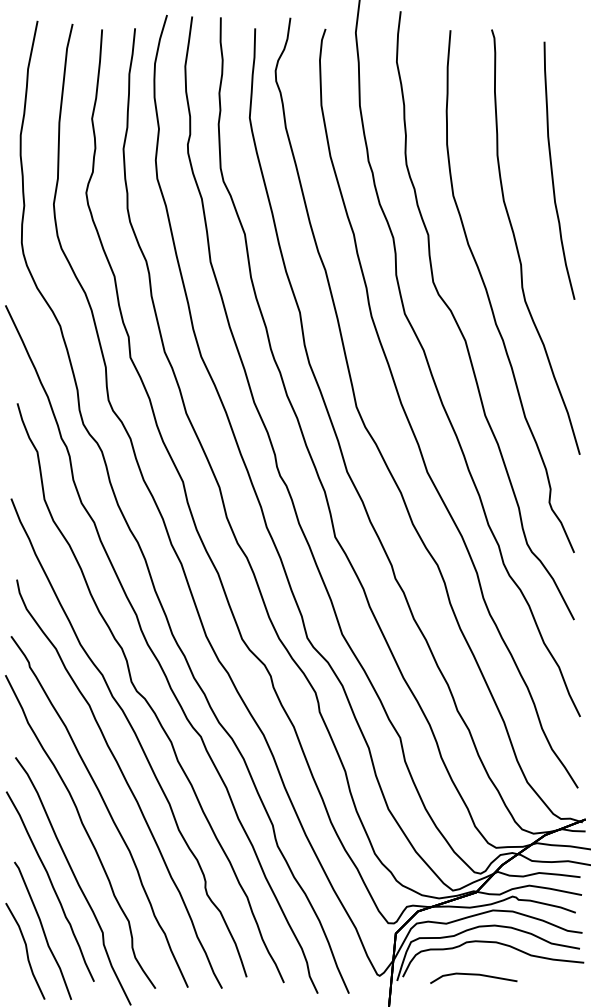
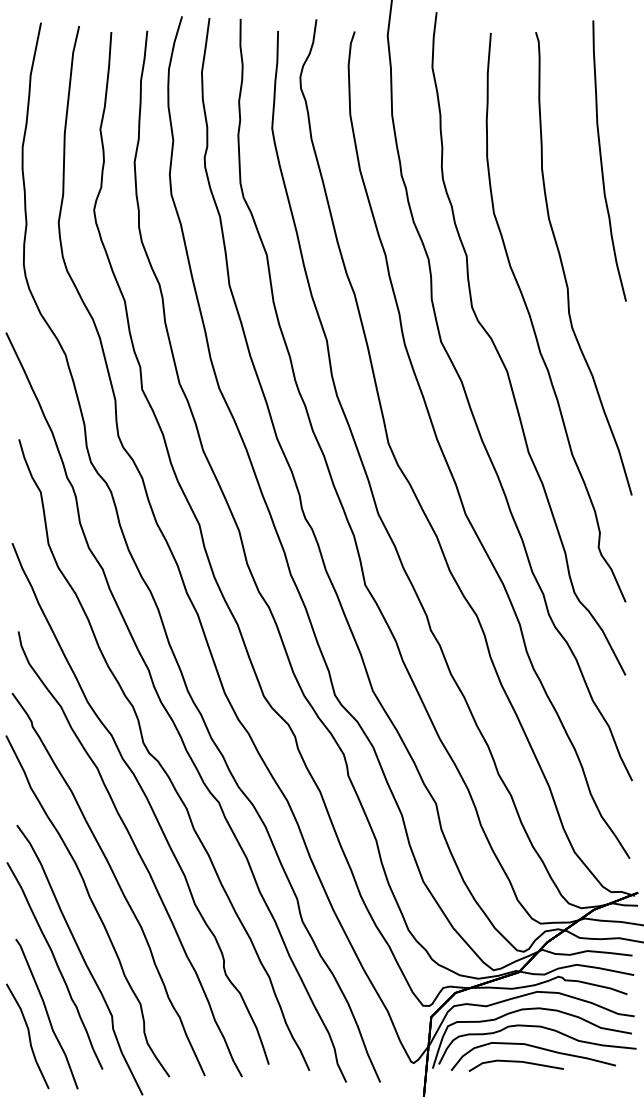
curve: (552, 171) -> (602, 161), moved
curve: (492, 962) -> (536, 1048), added

